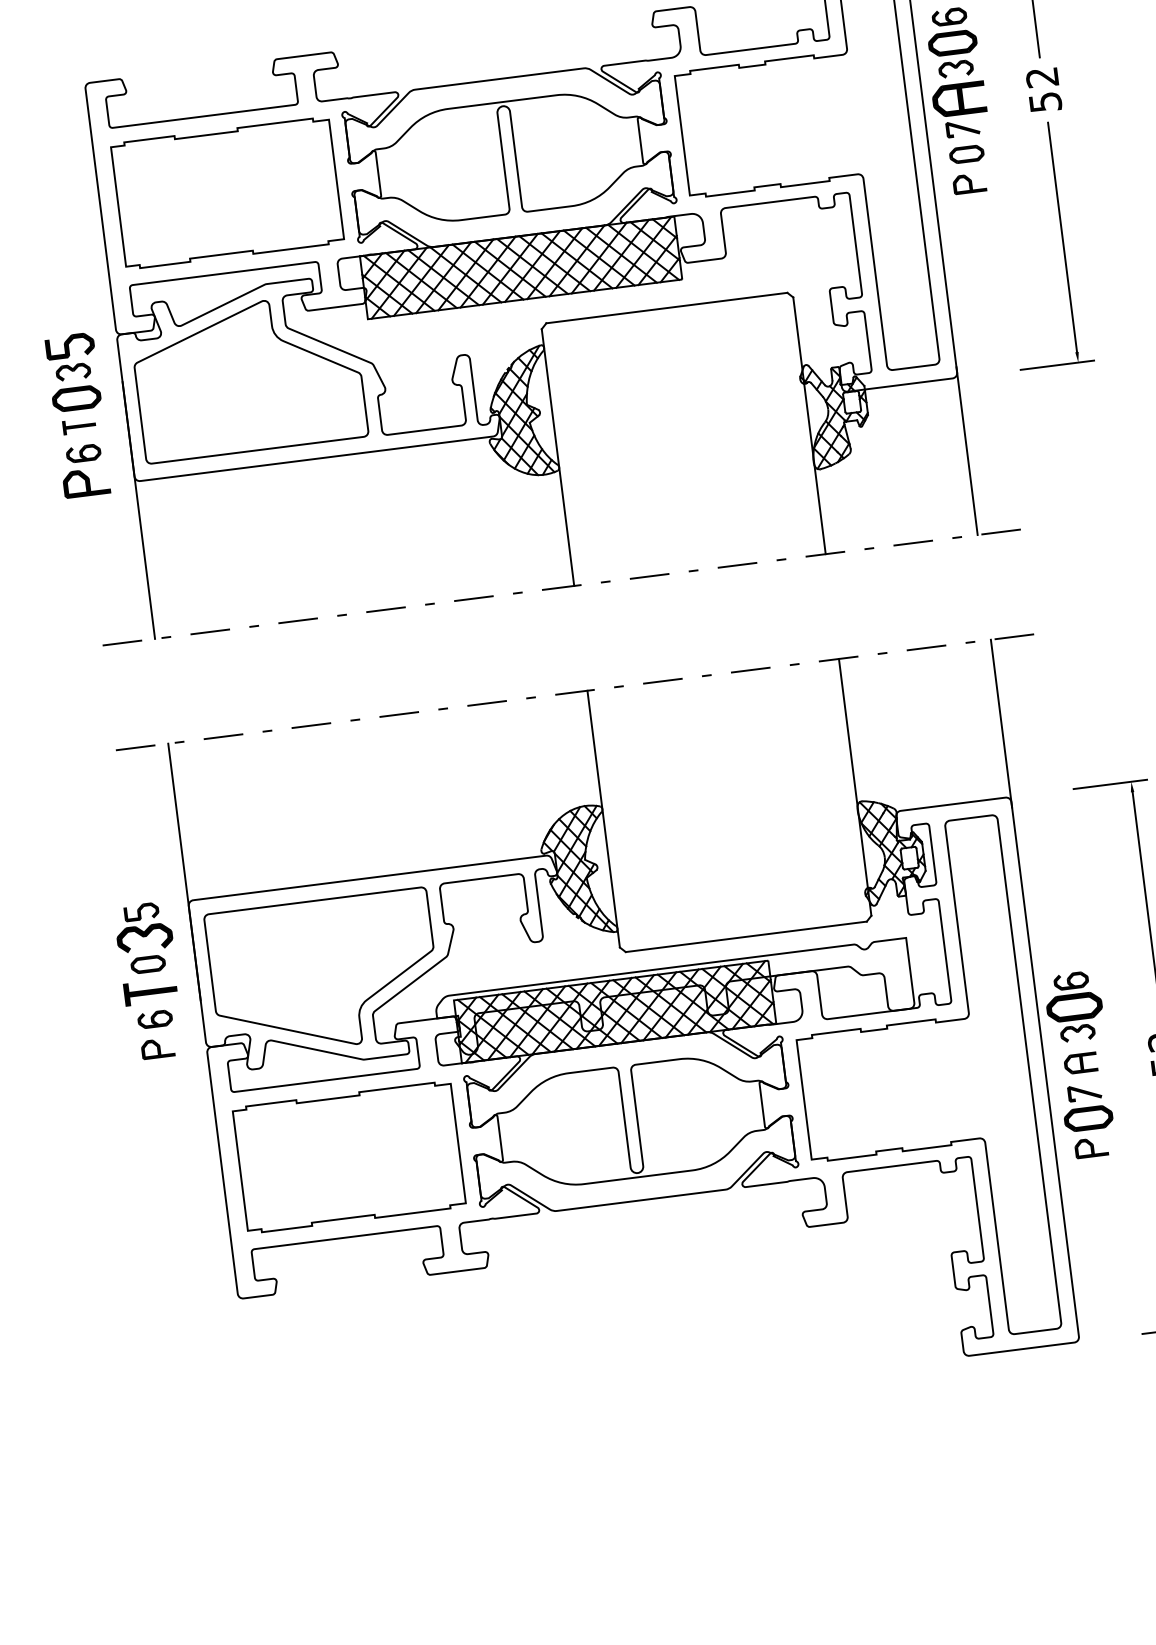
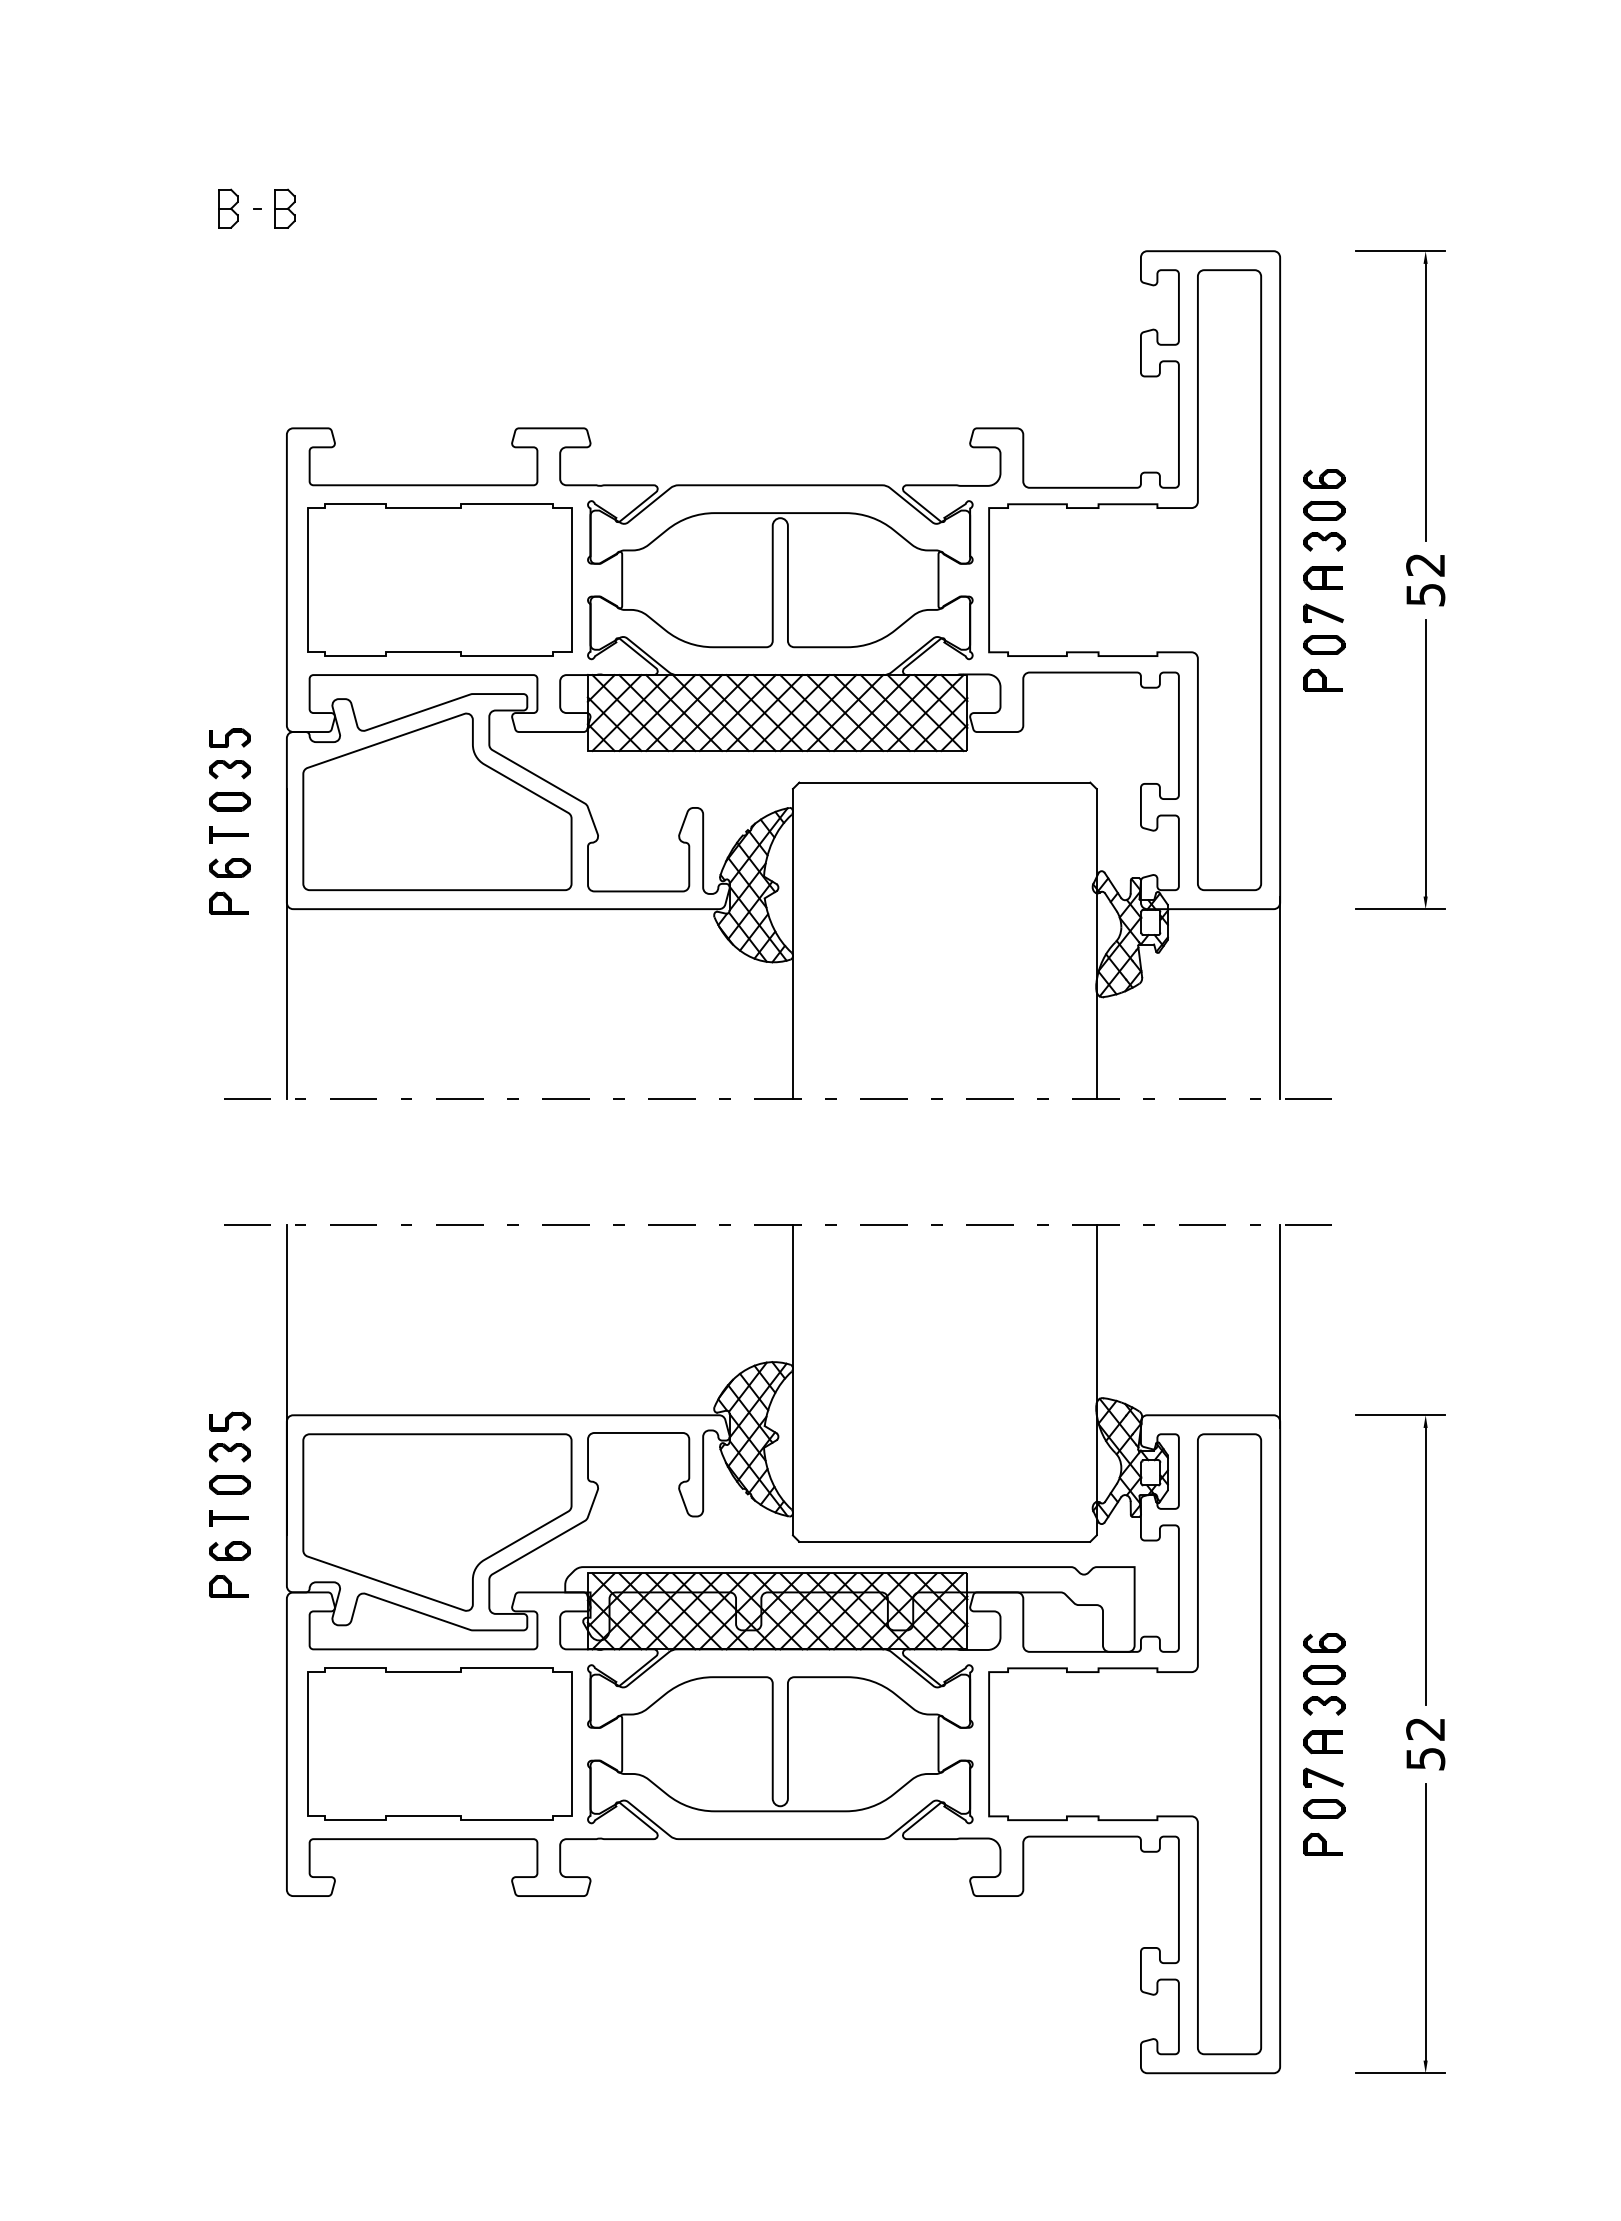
part: (952, 42) -> (1324, 510), size x0.71
part: (958, 98) -> (1322, 577), size x0.62
part: (69, 345) -> (229, 737), size x0.71
part: (76, 398) -> (229, 801), size x0.71
part: (86, 482) -> (228, 902), size x0.71
part: (144, 937) -> (229, 1452), size x0.62
part: (150, 992) -> (228, 1518), size x0.62
part: (1074, 1007) -> (1324, 1674), size x0.62
part: (1088, 1118) -> (1324, 1808), size x0.71

